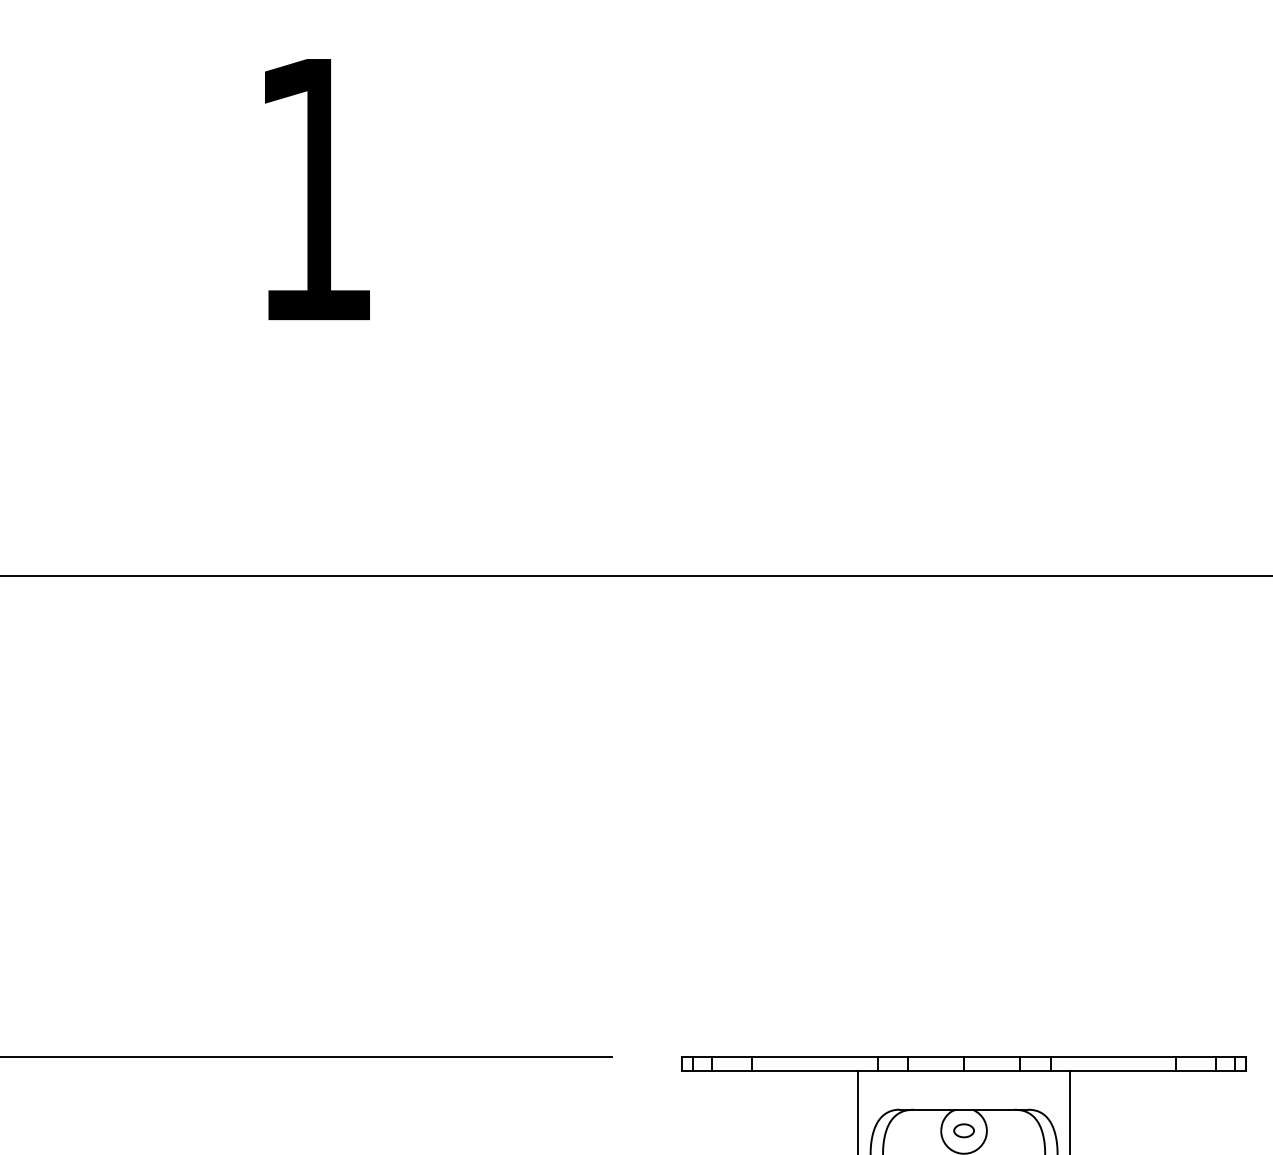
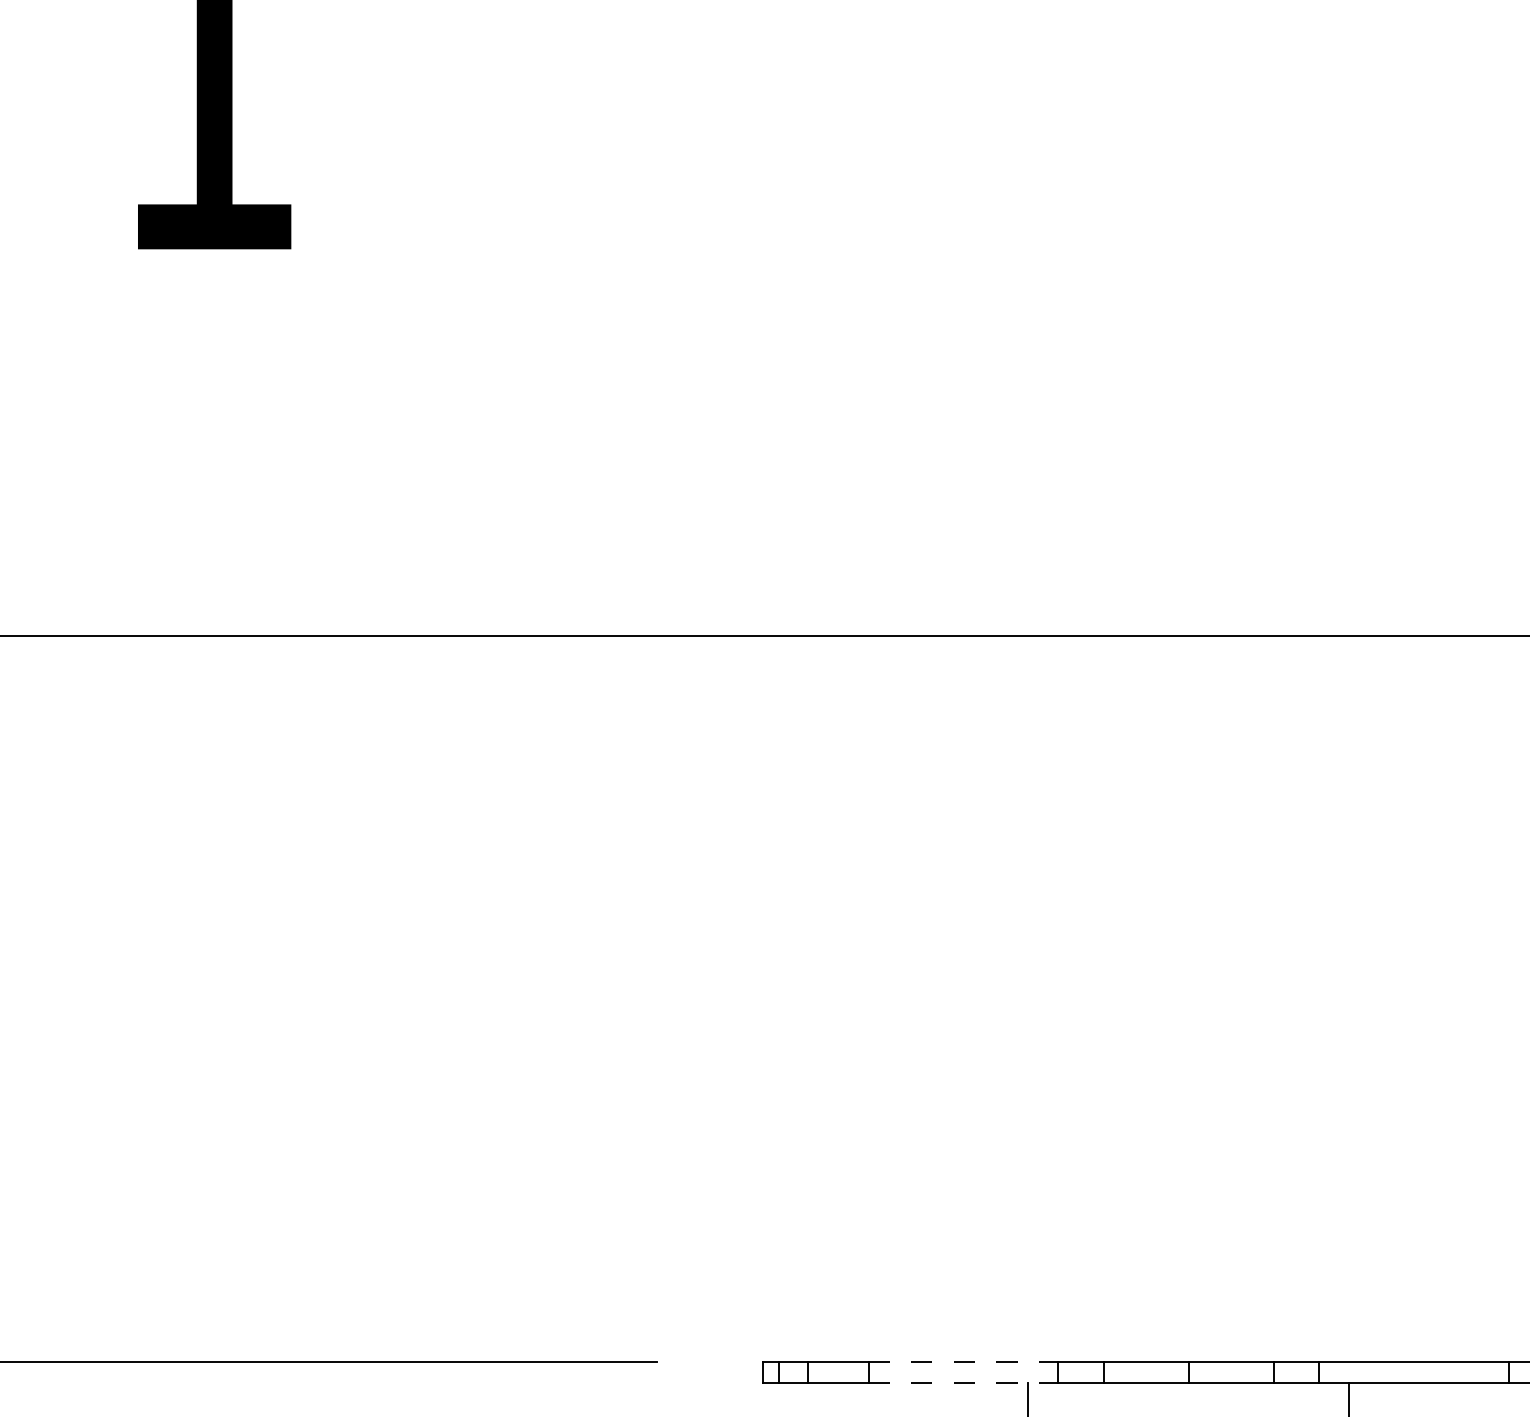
line: (814, 1056) -> (962, 1361), solid -> dashed
line: (814, 1070) -> (962, 1382), solid -> dashed

